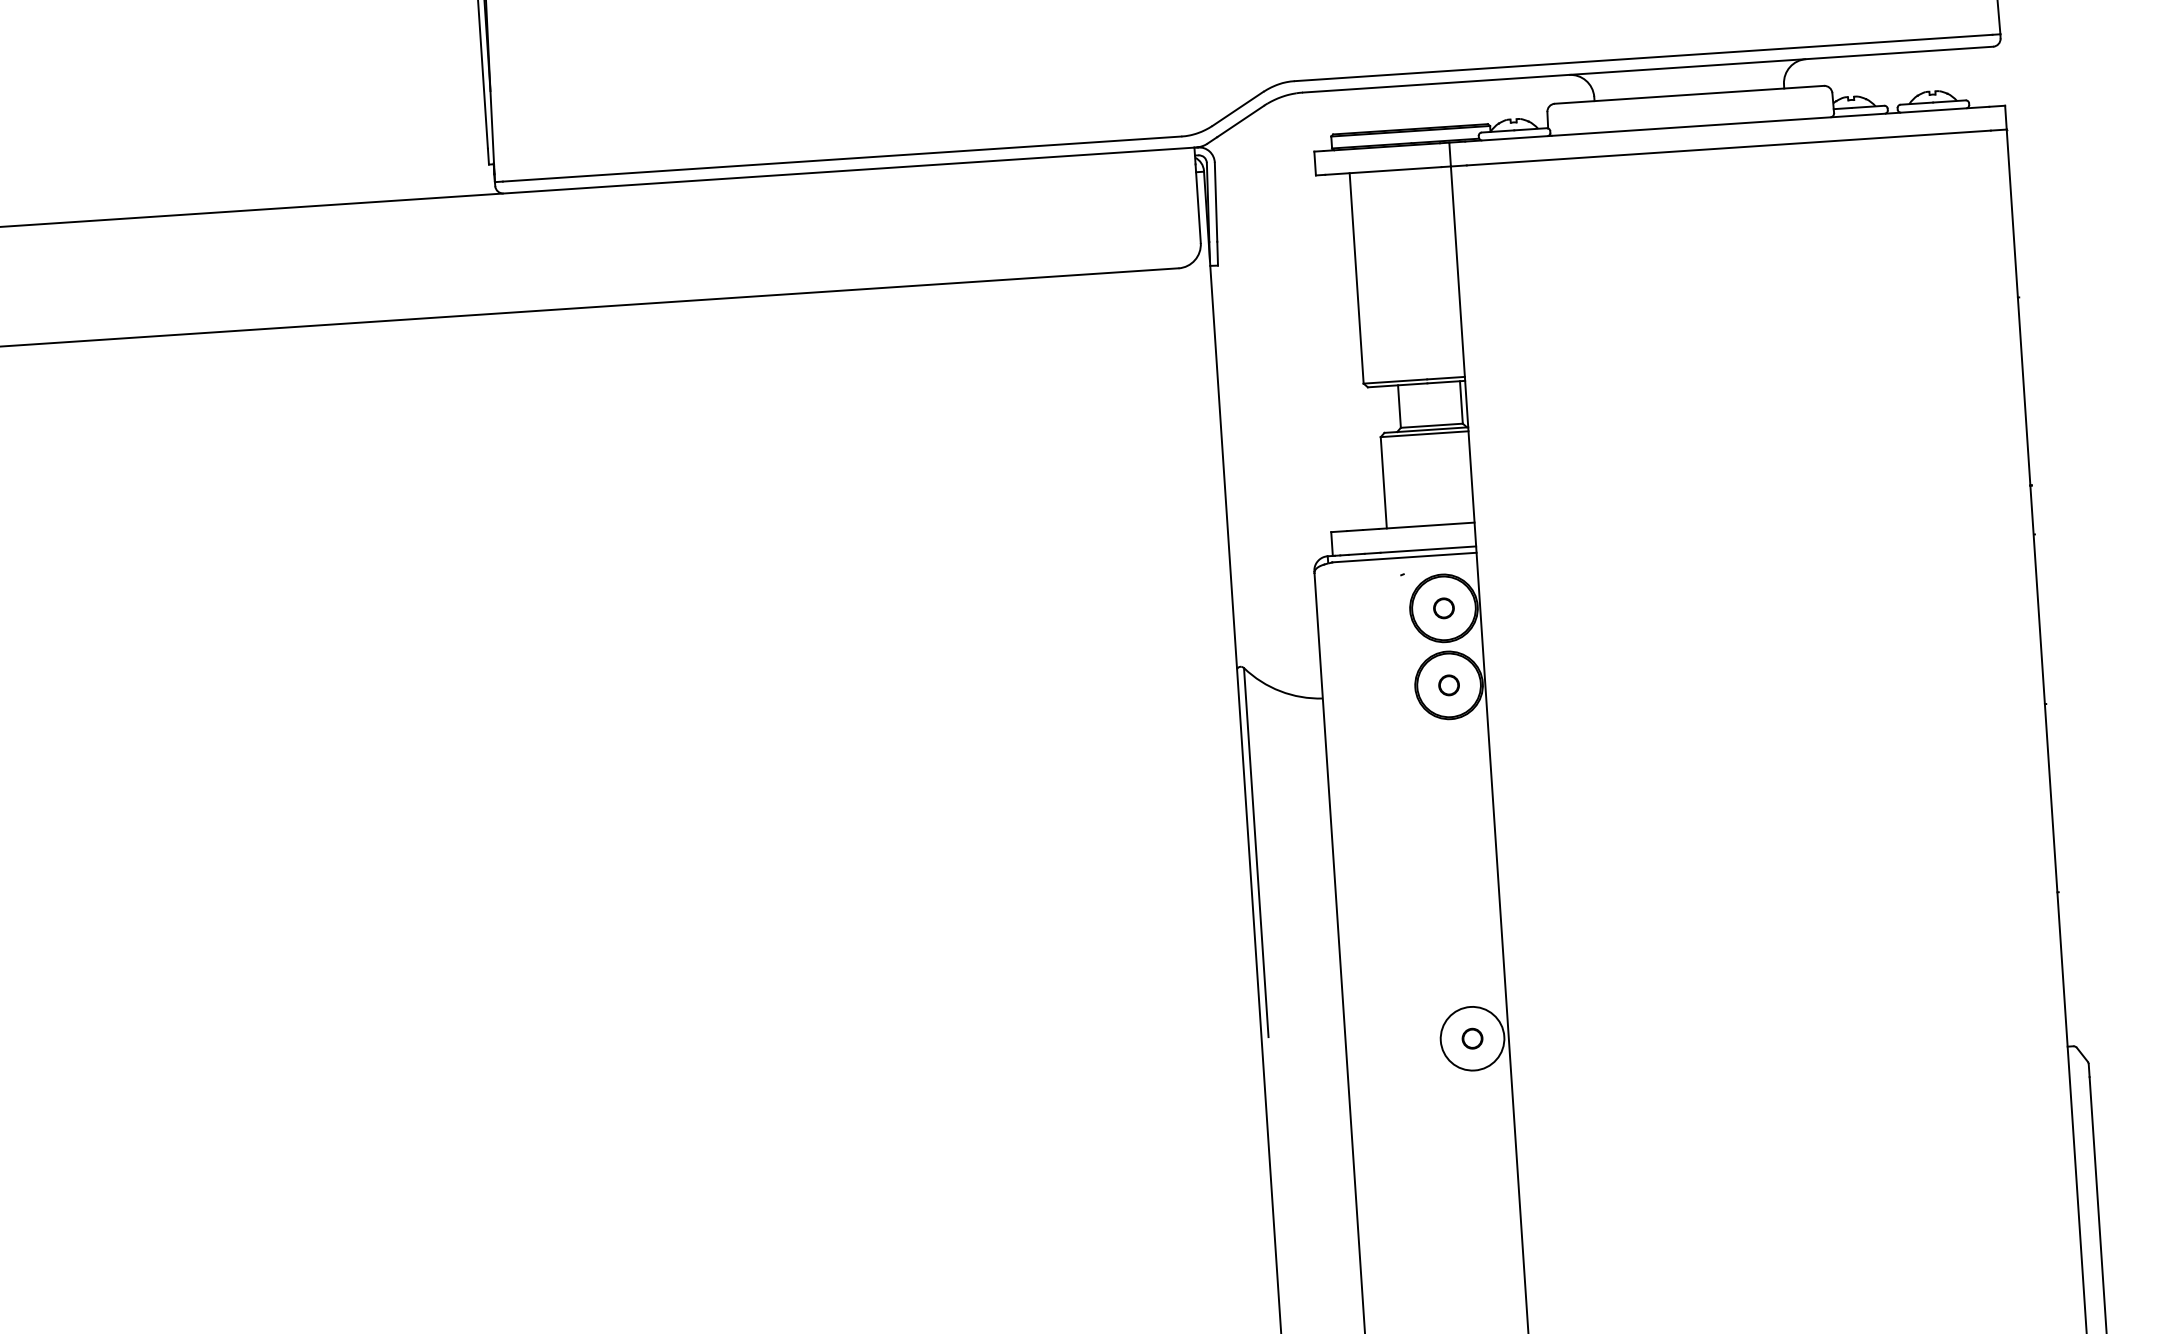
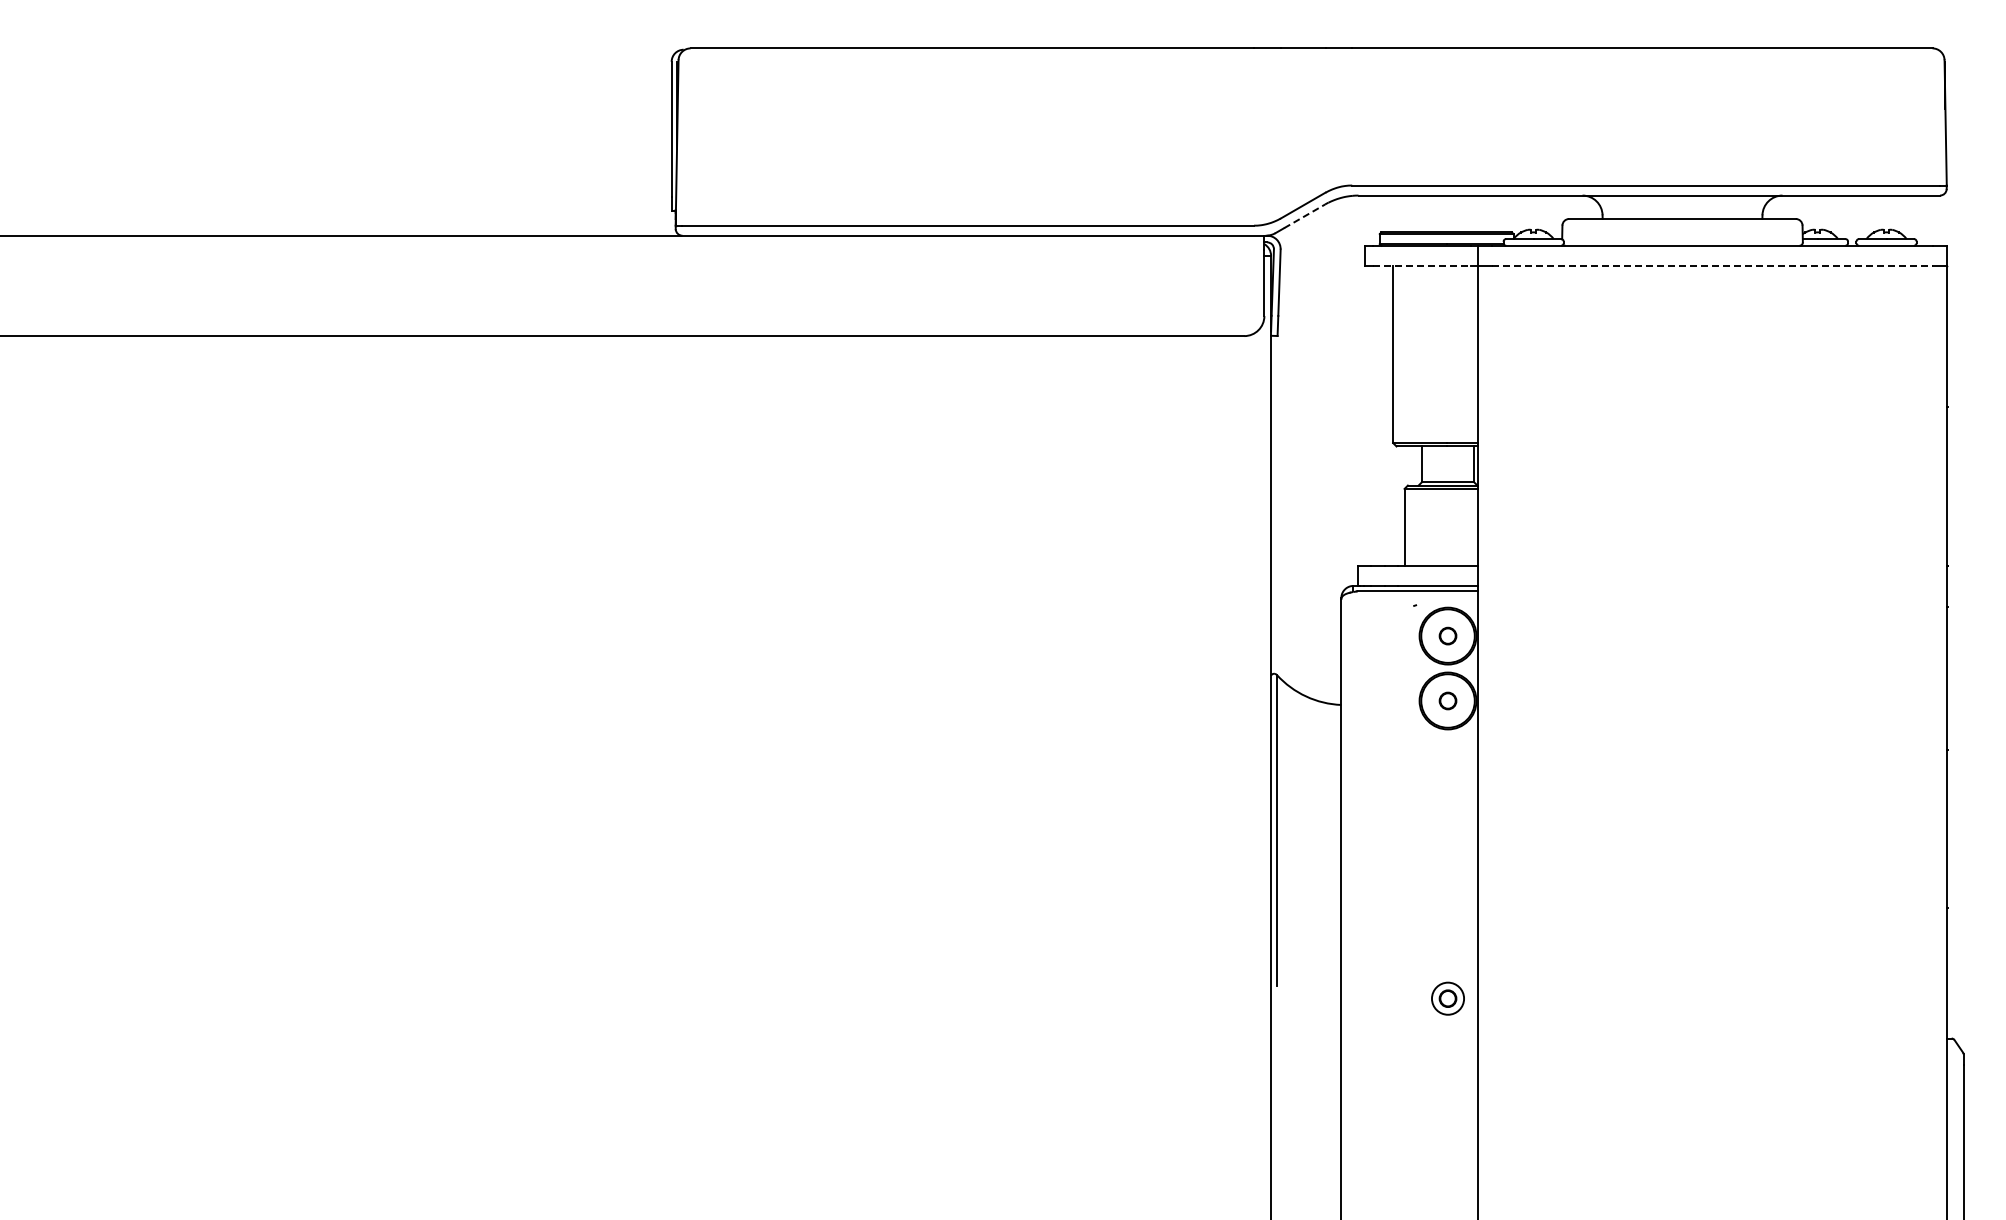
line: (1240, 121) -> (1304, 216), solid -> dashed
line: (1728, 147) -> (1712, 265), solid -> dashed
line: (1384, 170) -> (1422, 265), solid -> dashed
circle: (1471, 1038) -> (1447, 998), size x0.6

